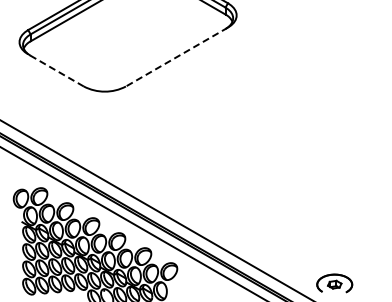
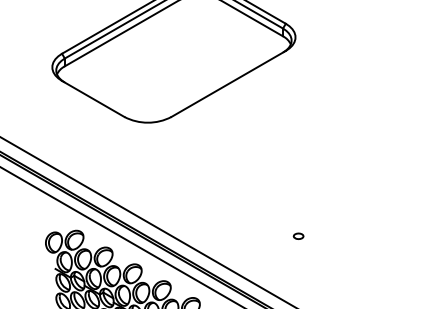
line: (176, 57) -> (228, 84), dashed -> solid
line: (55, 70) -> (92, 99), dashed -> solid
part: (239, 192) -> (298, 235), added

